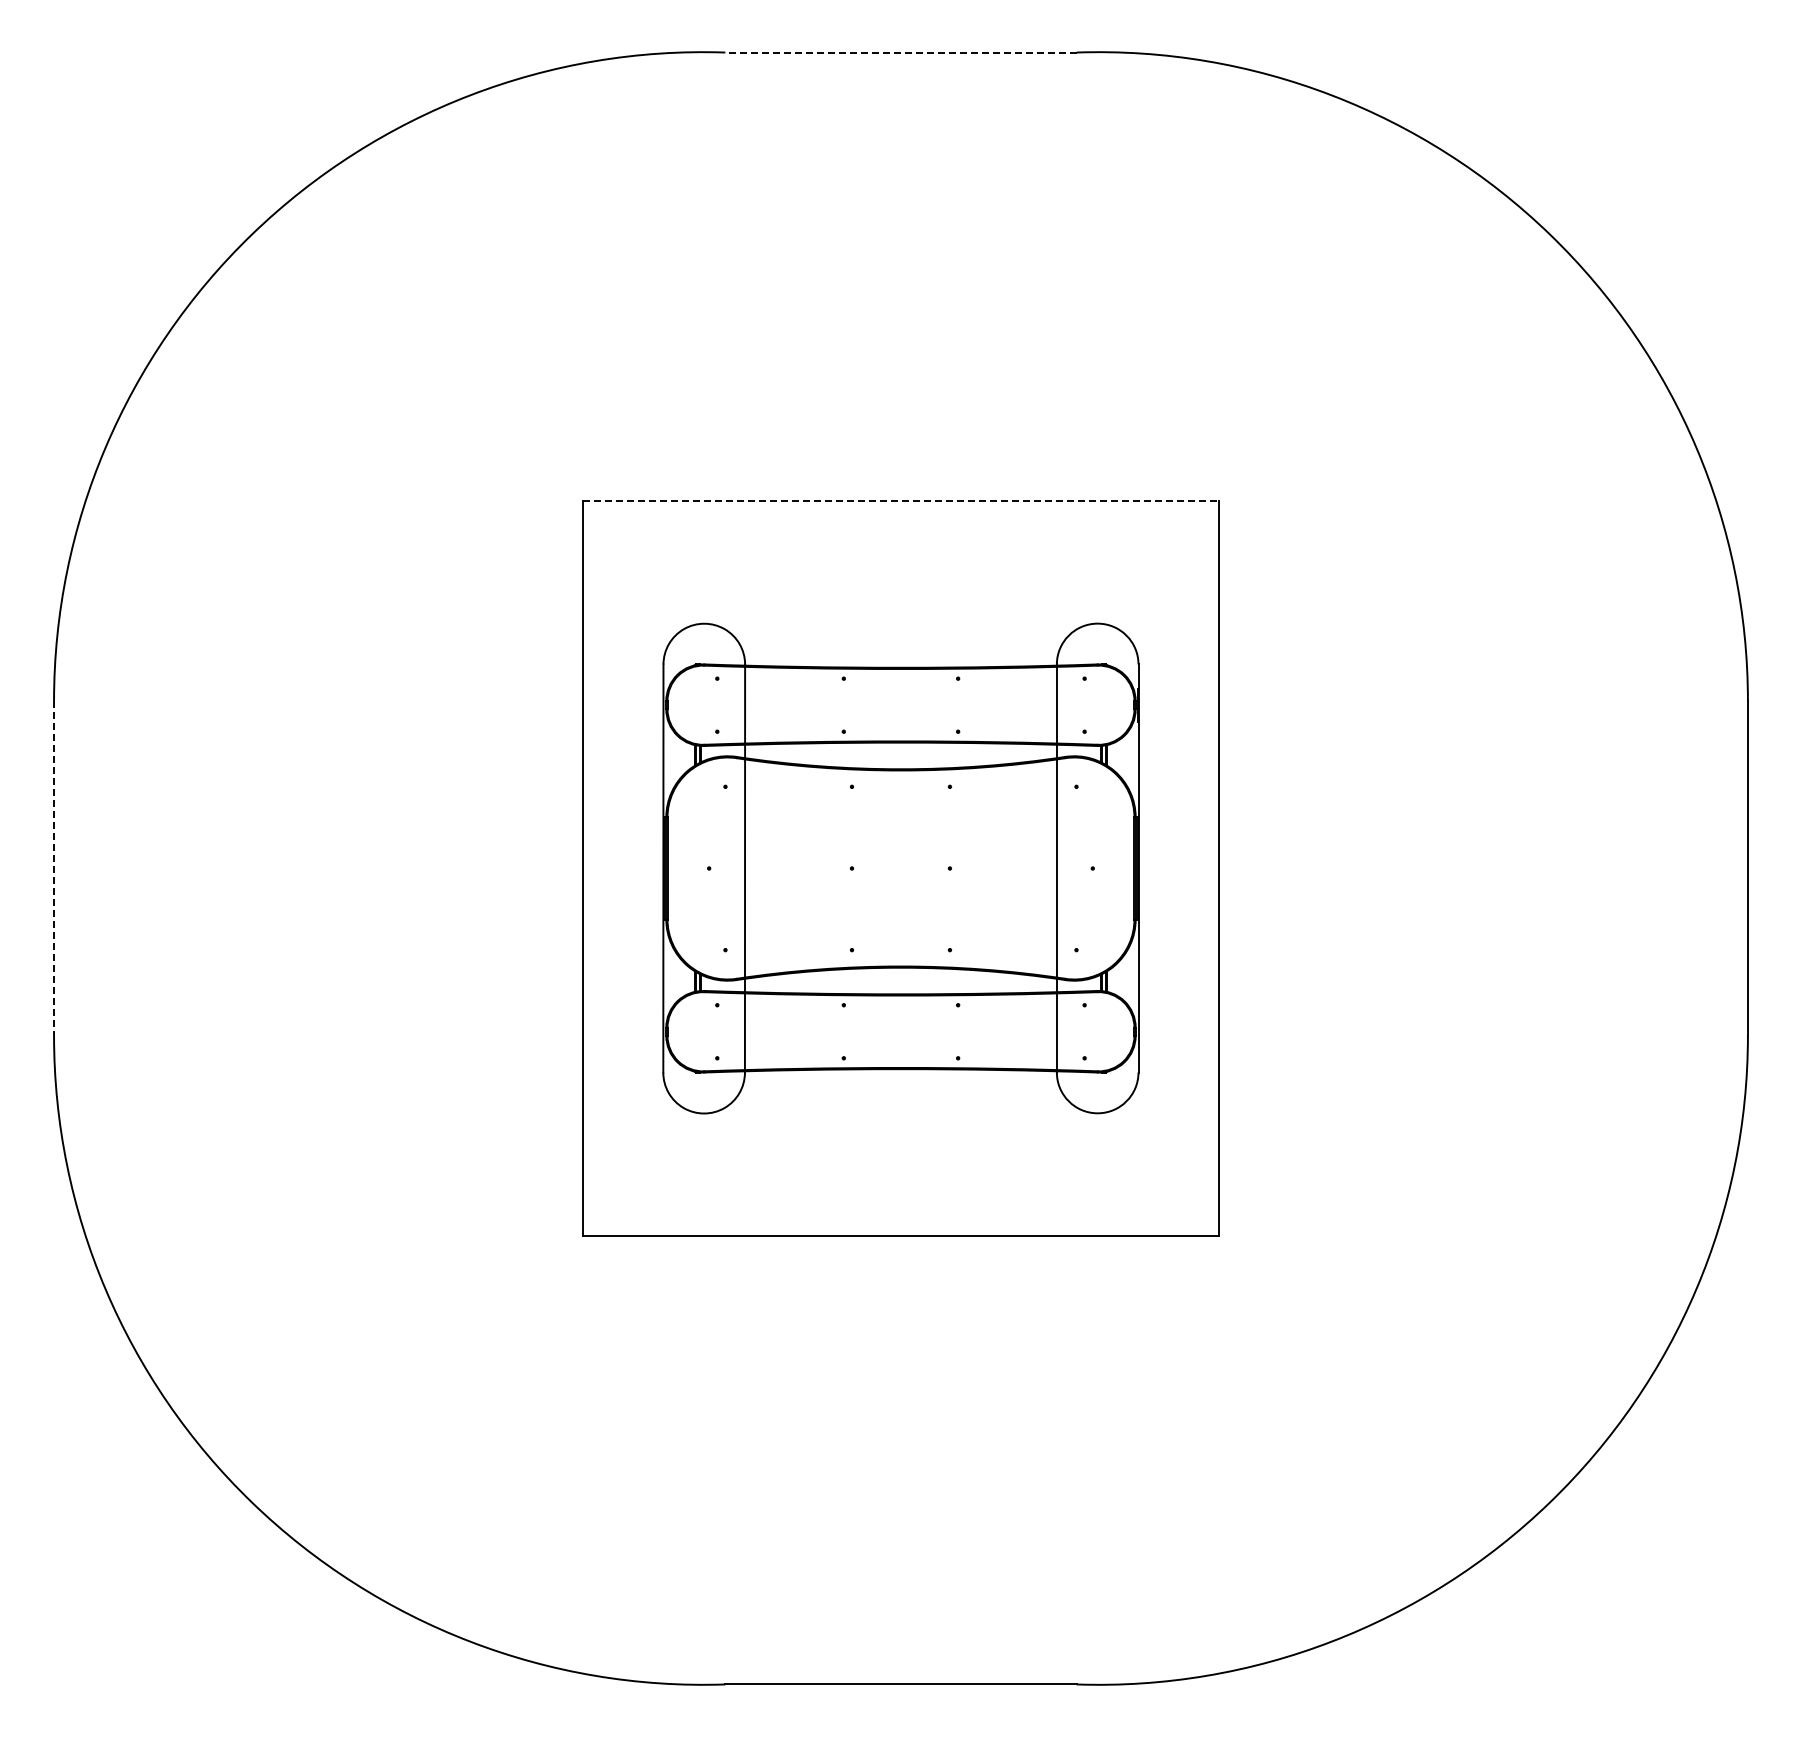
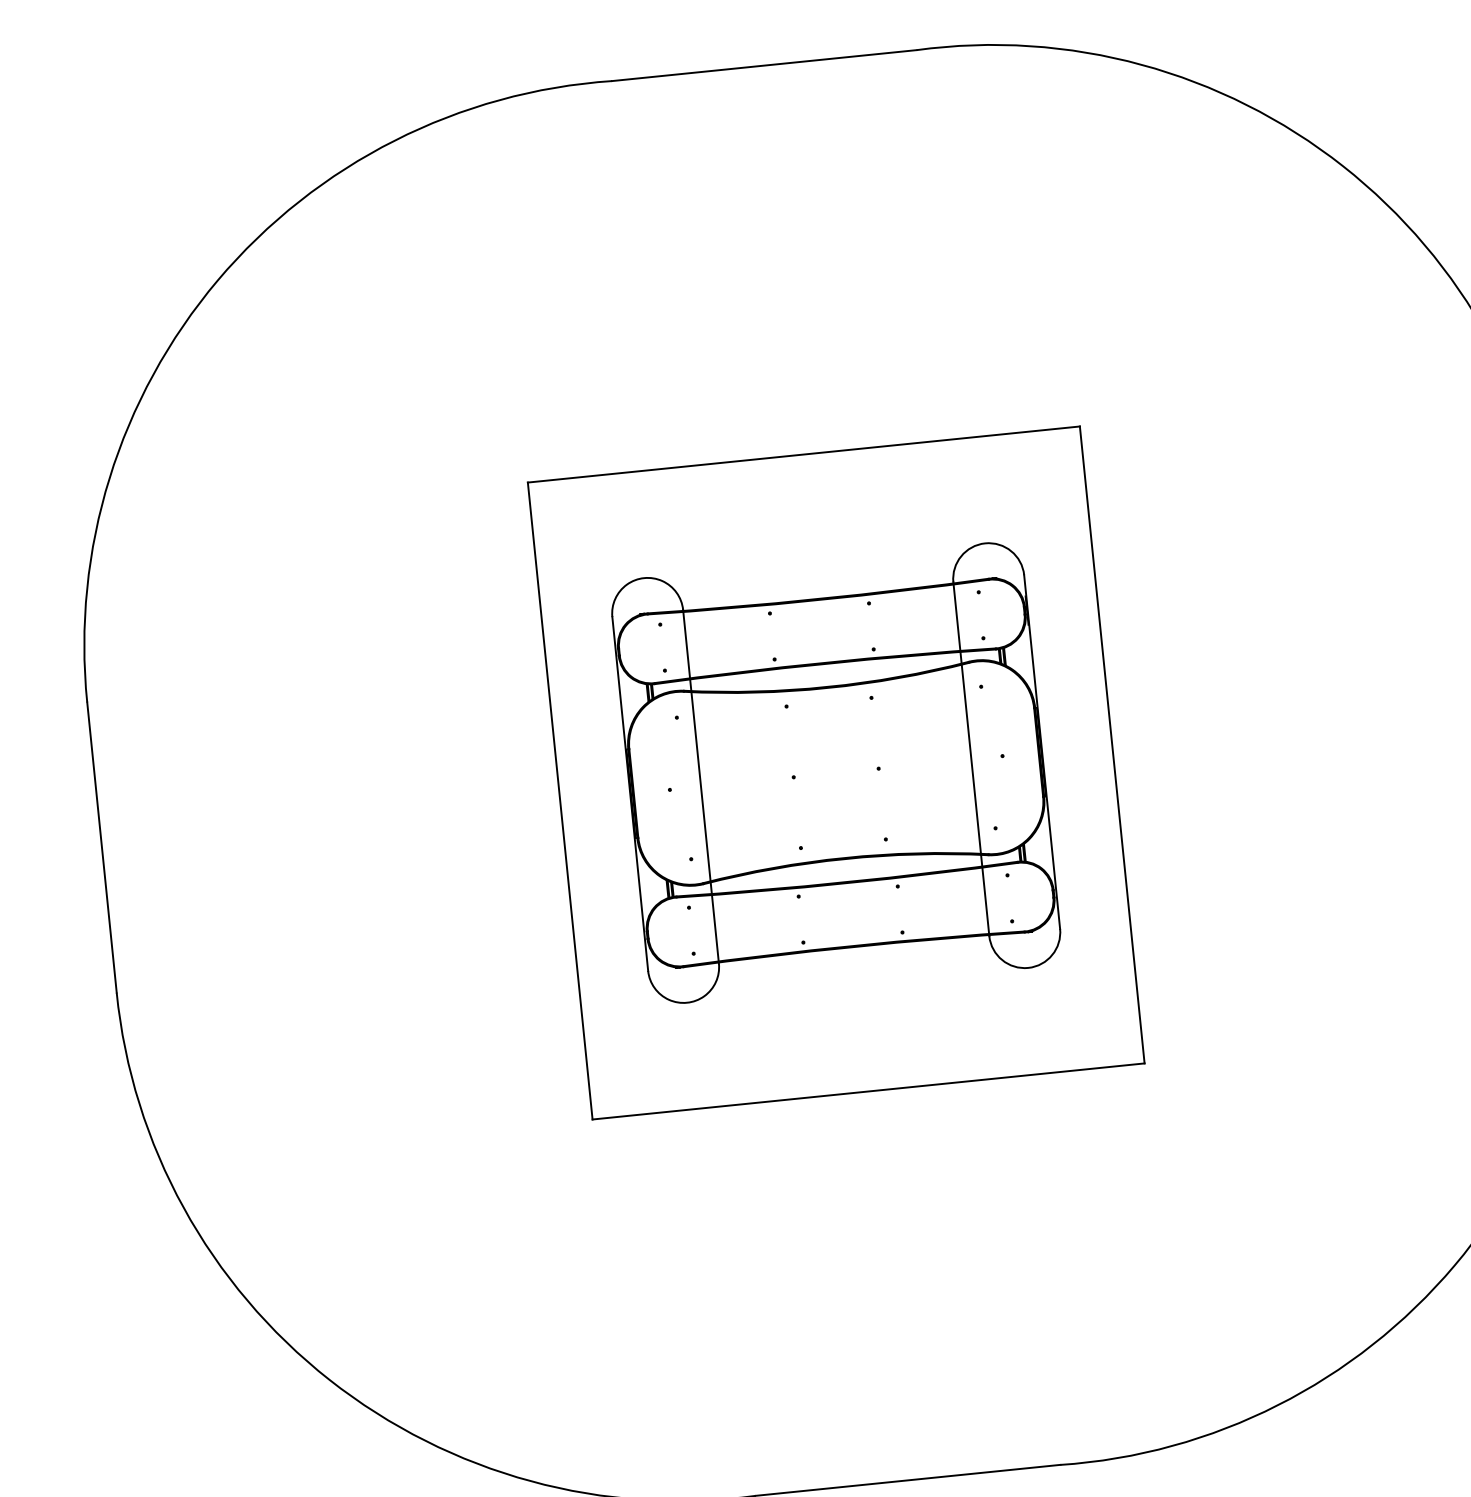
line: (900, 52) -> (763, 65), dashed -> solid
line: (901, 501) -> (804, 454), dashed -> solid
line: (54, 869) -> (102, 848), dashed -> solid

